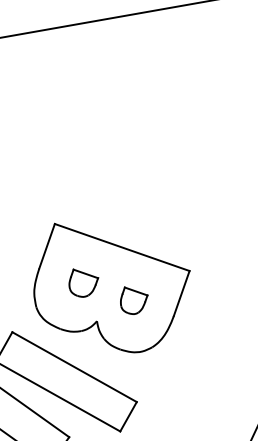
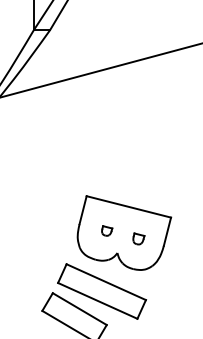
part: (82, 282) -> (106, 230), size x0.6
part: (133, 300) -> (138, 238), size x0.7

